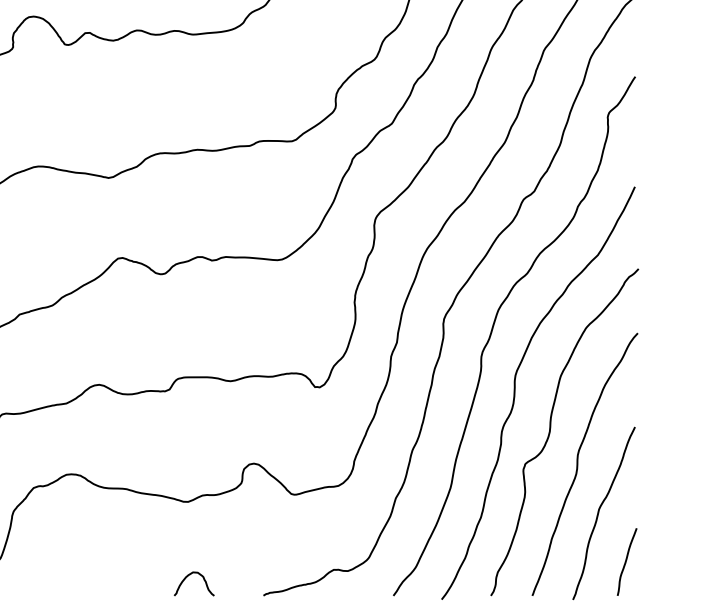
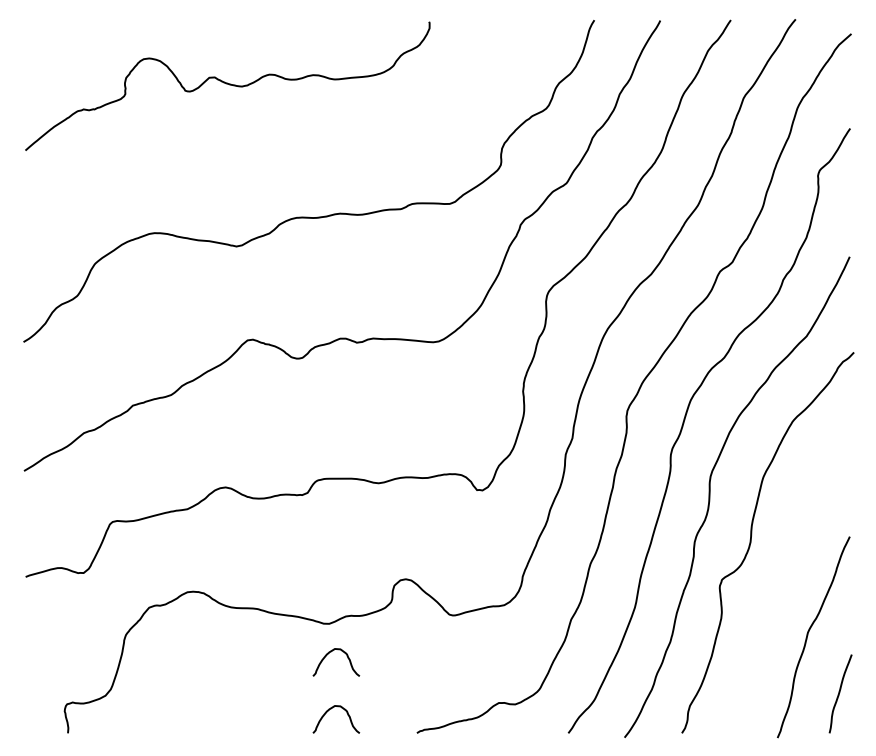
curve: (578, 464) -> (783, 580), removed
curve: (190, 526) -> (331, 652), added

